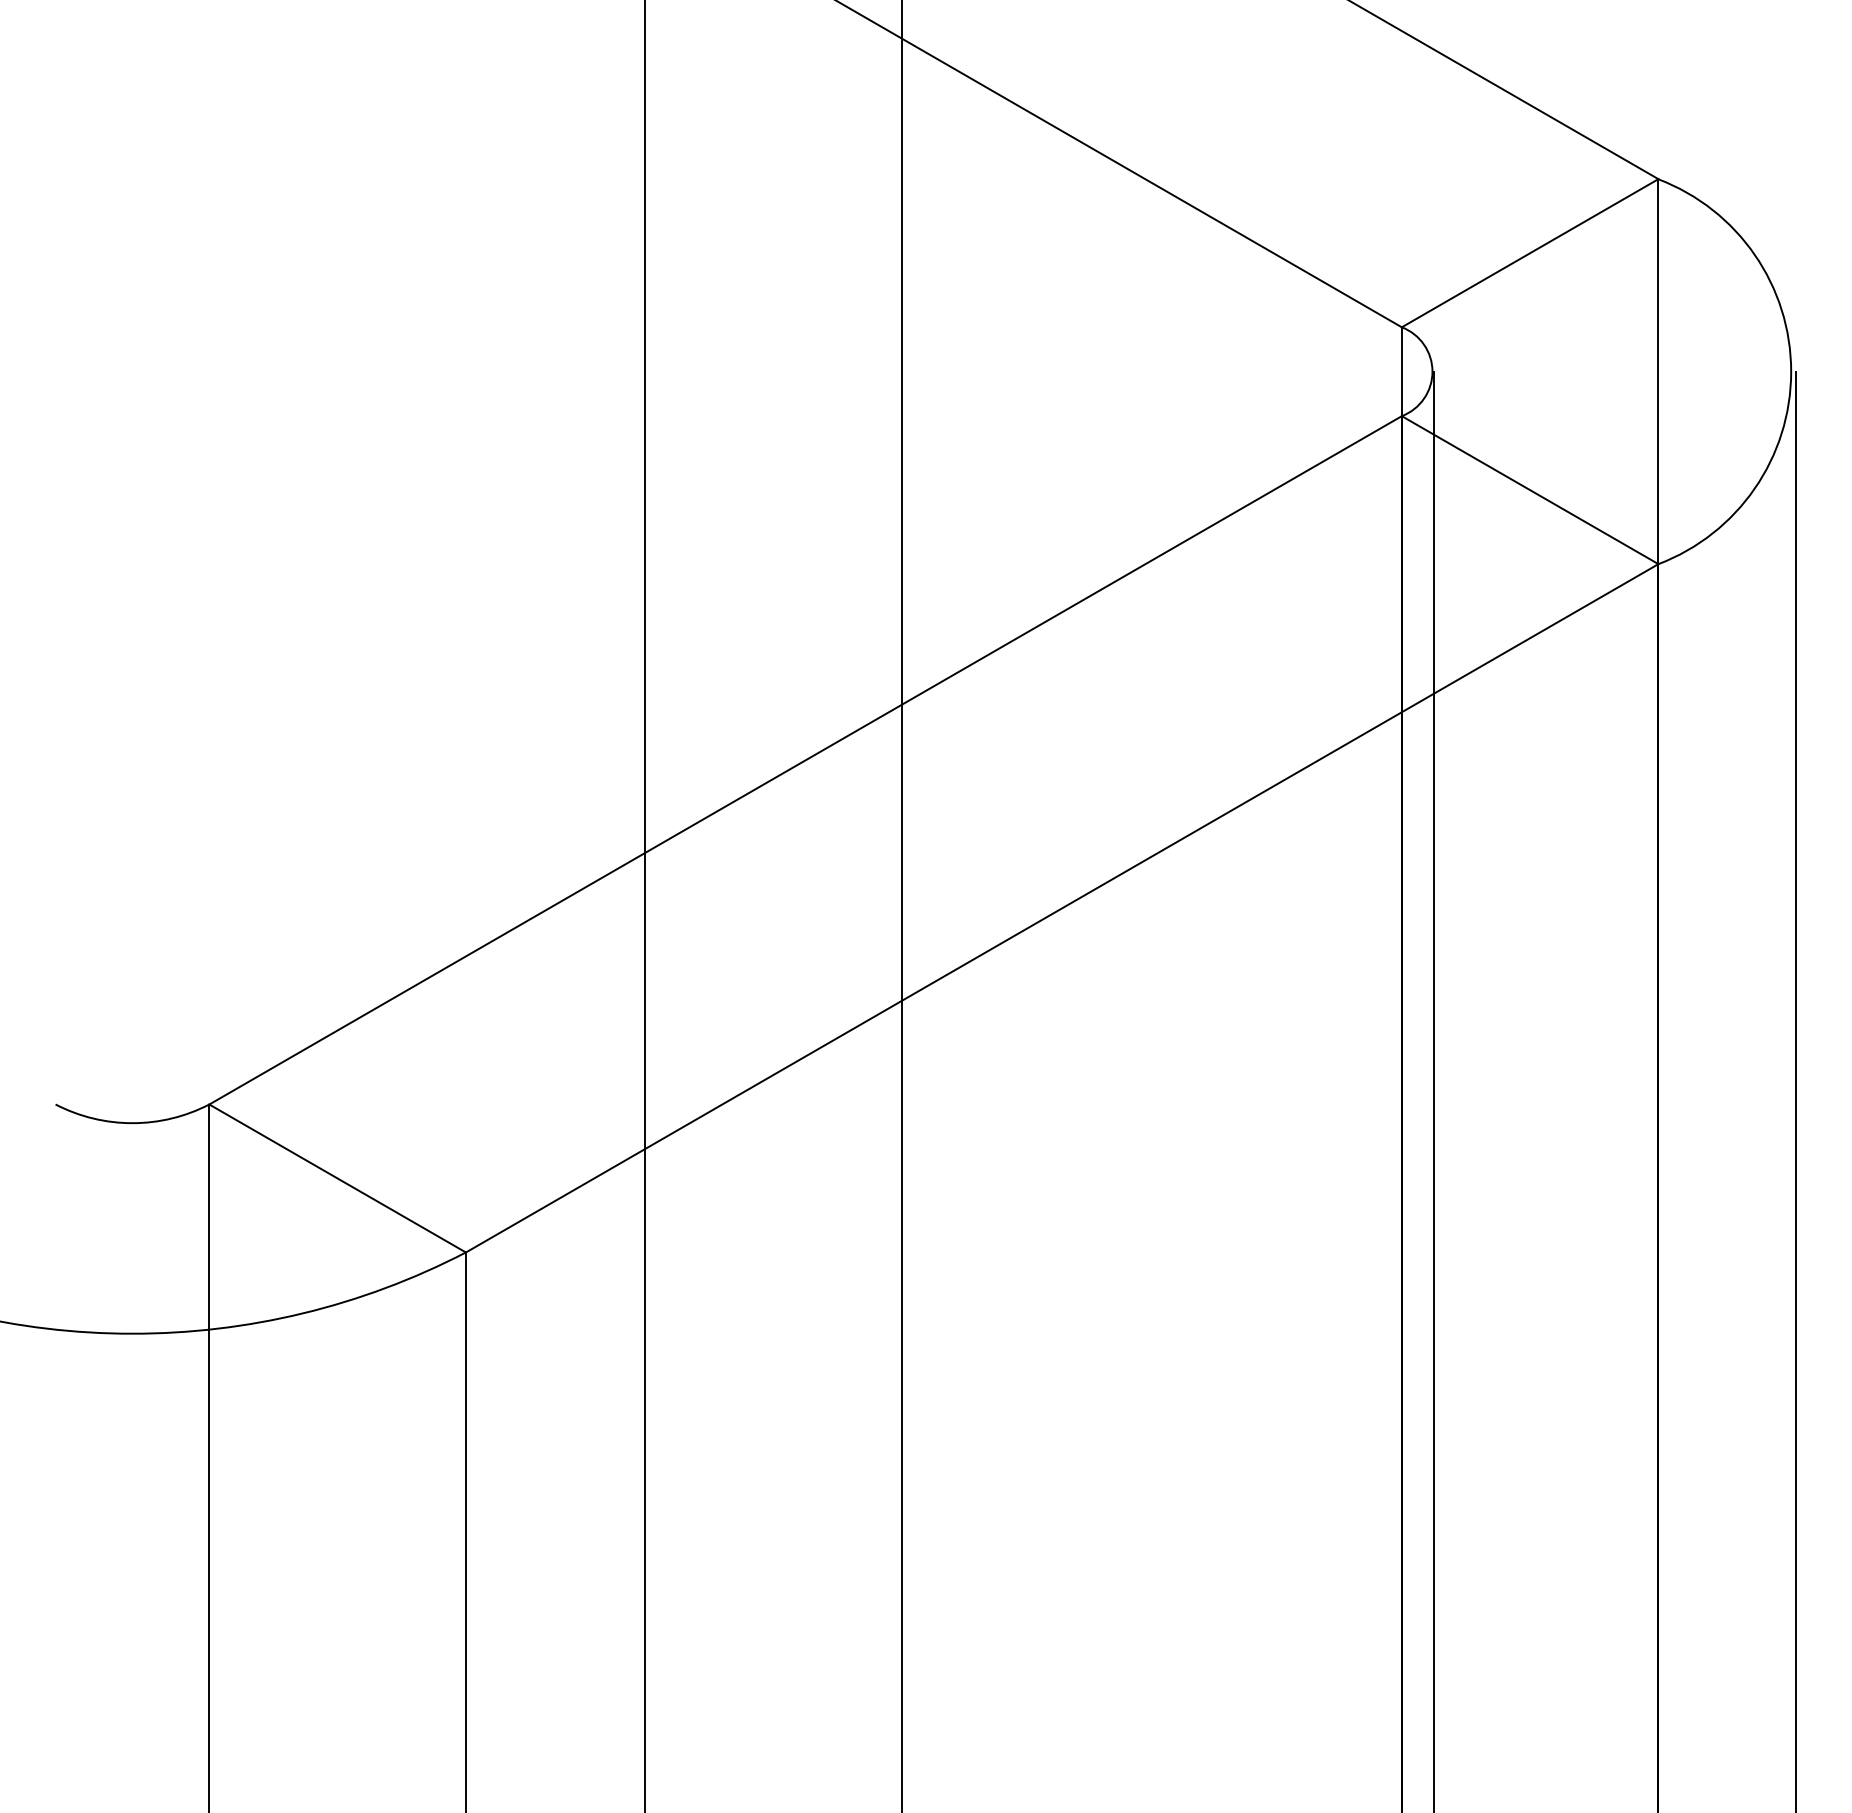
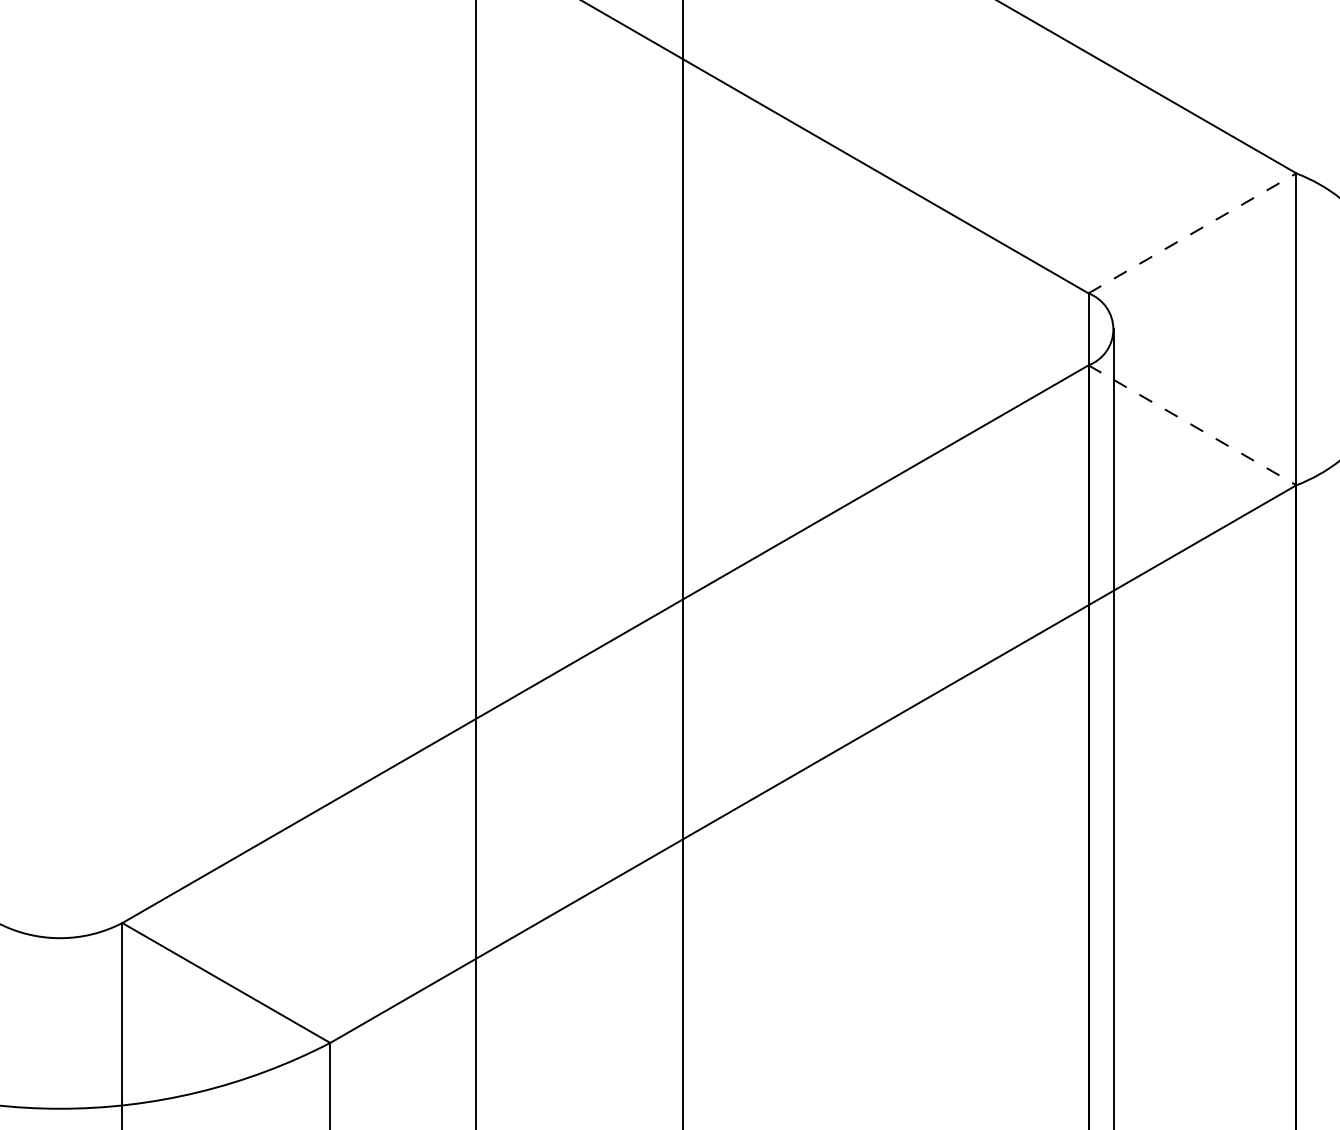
line: (1530, 252) -> (1192, 232), solid -> dashed
line: (1530, 490) -> (1192, 425), solid -> dashed

